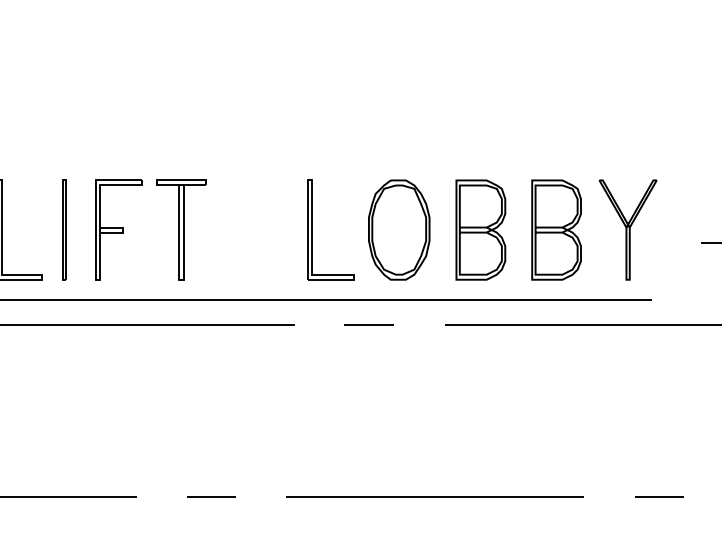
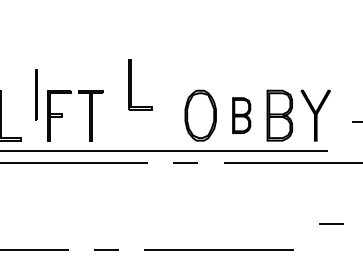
line: (64, 229) -> (36, 94), moved
part: (313, 229) -> (131, 84), moved
part: (480, 229) -> (241, 115), size x0.7
line: (659, 496) -> (331, 223), moved

